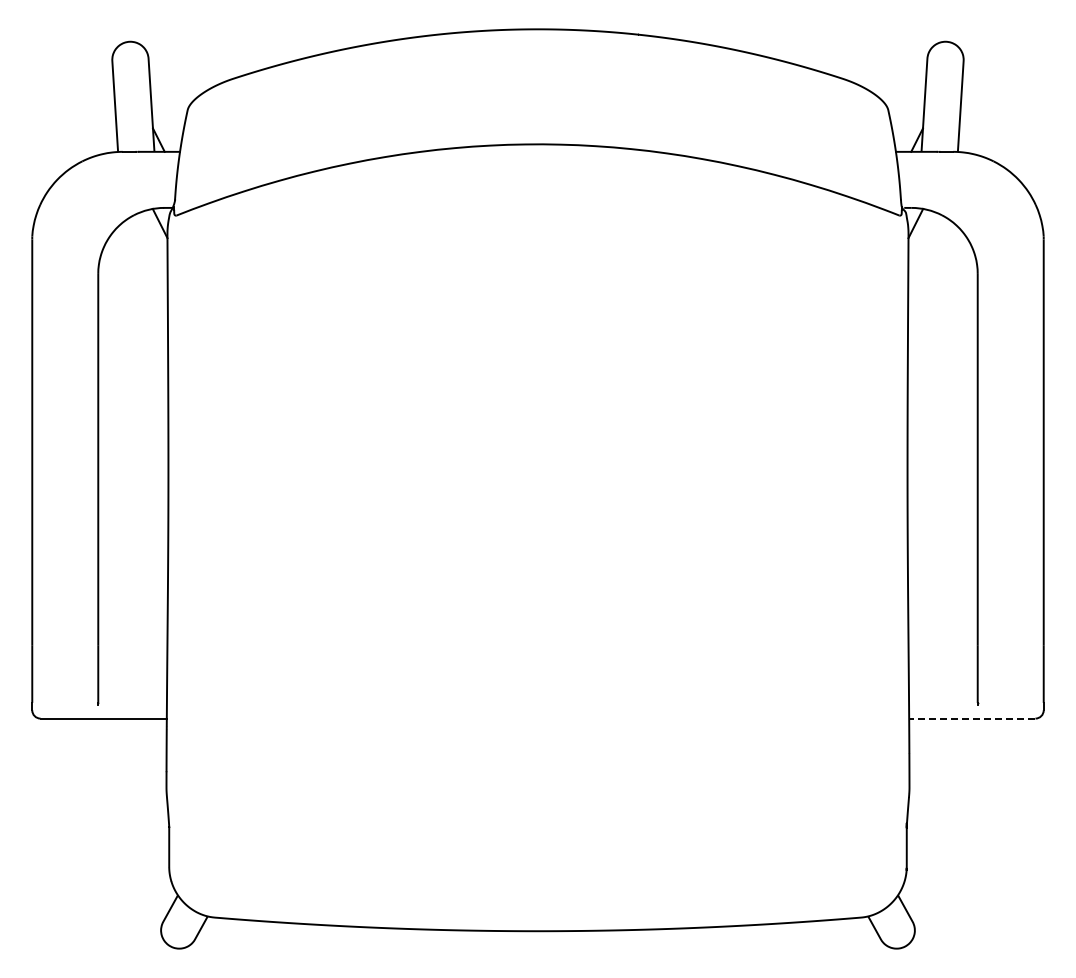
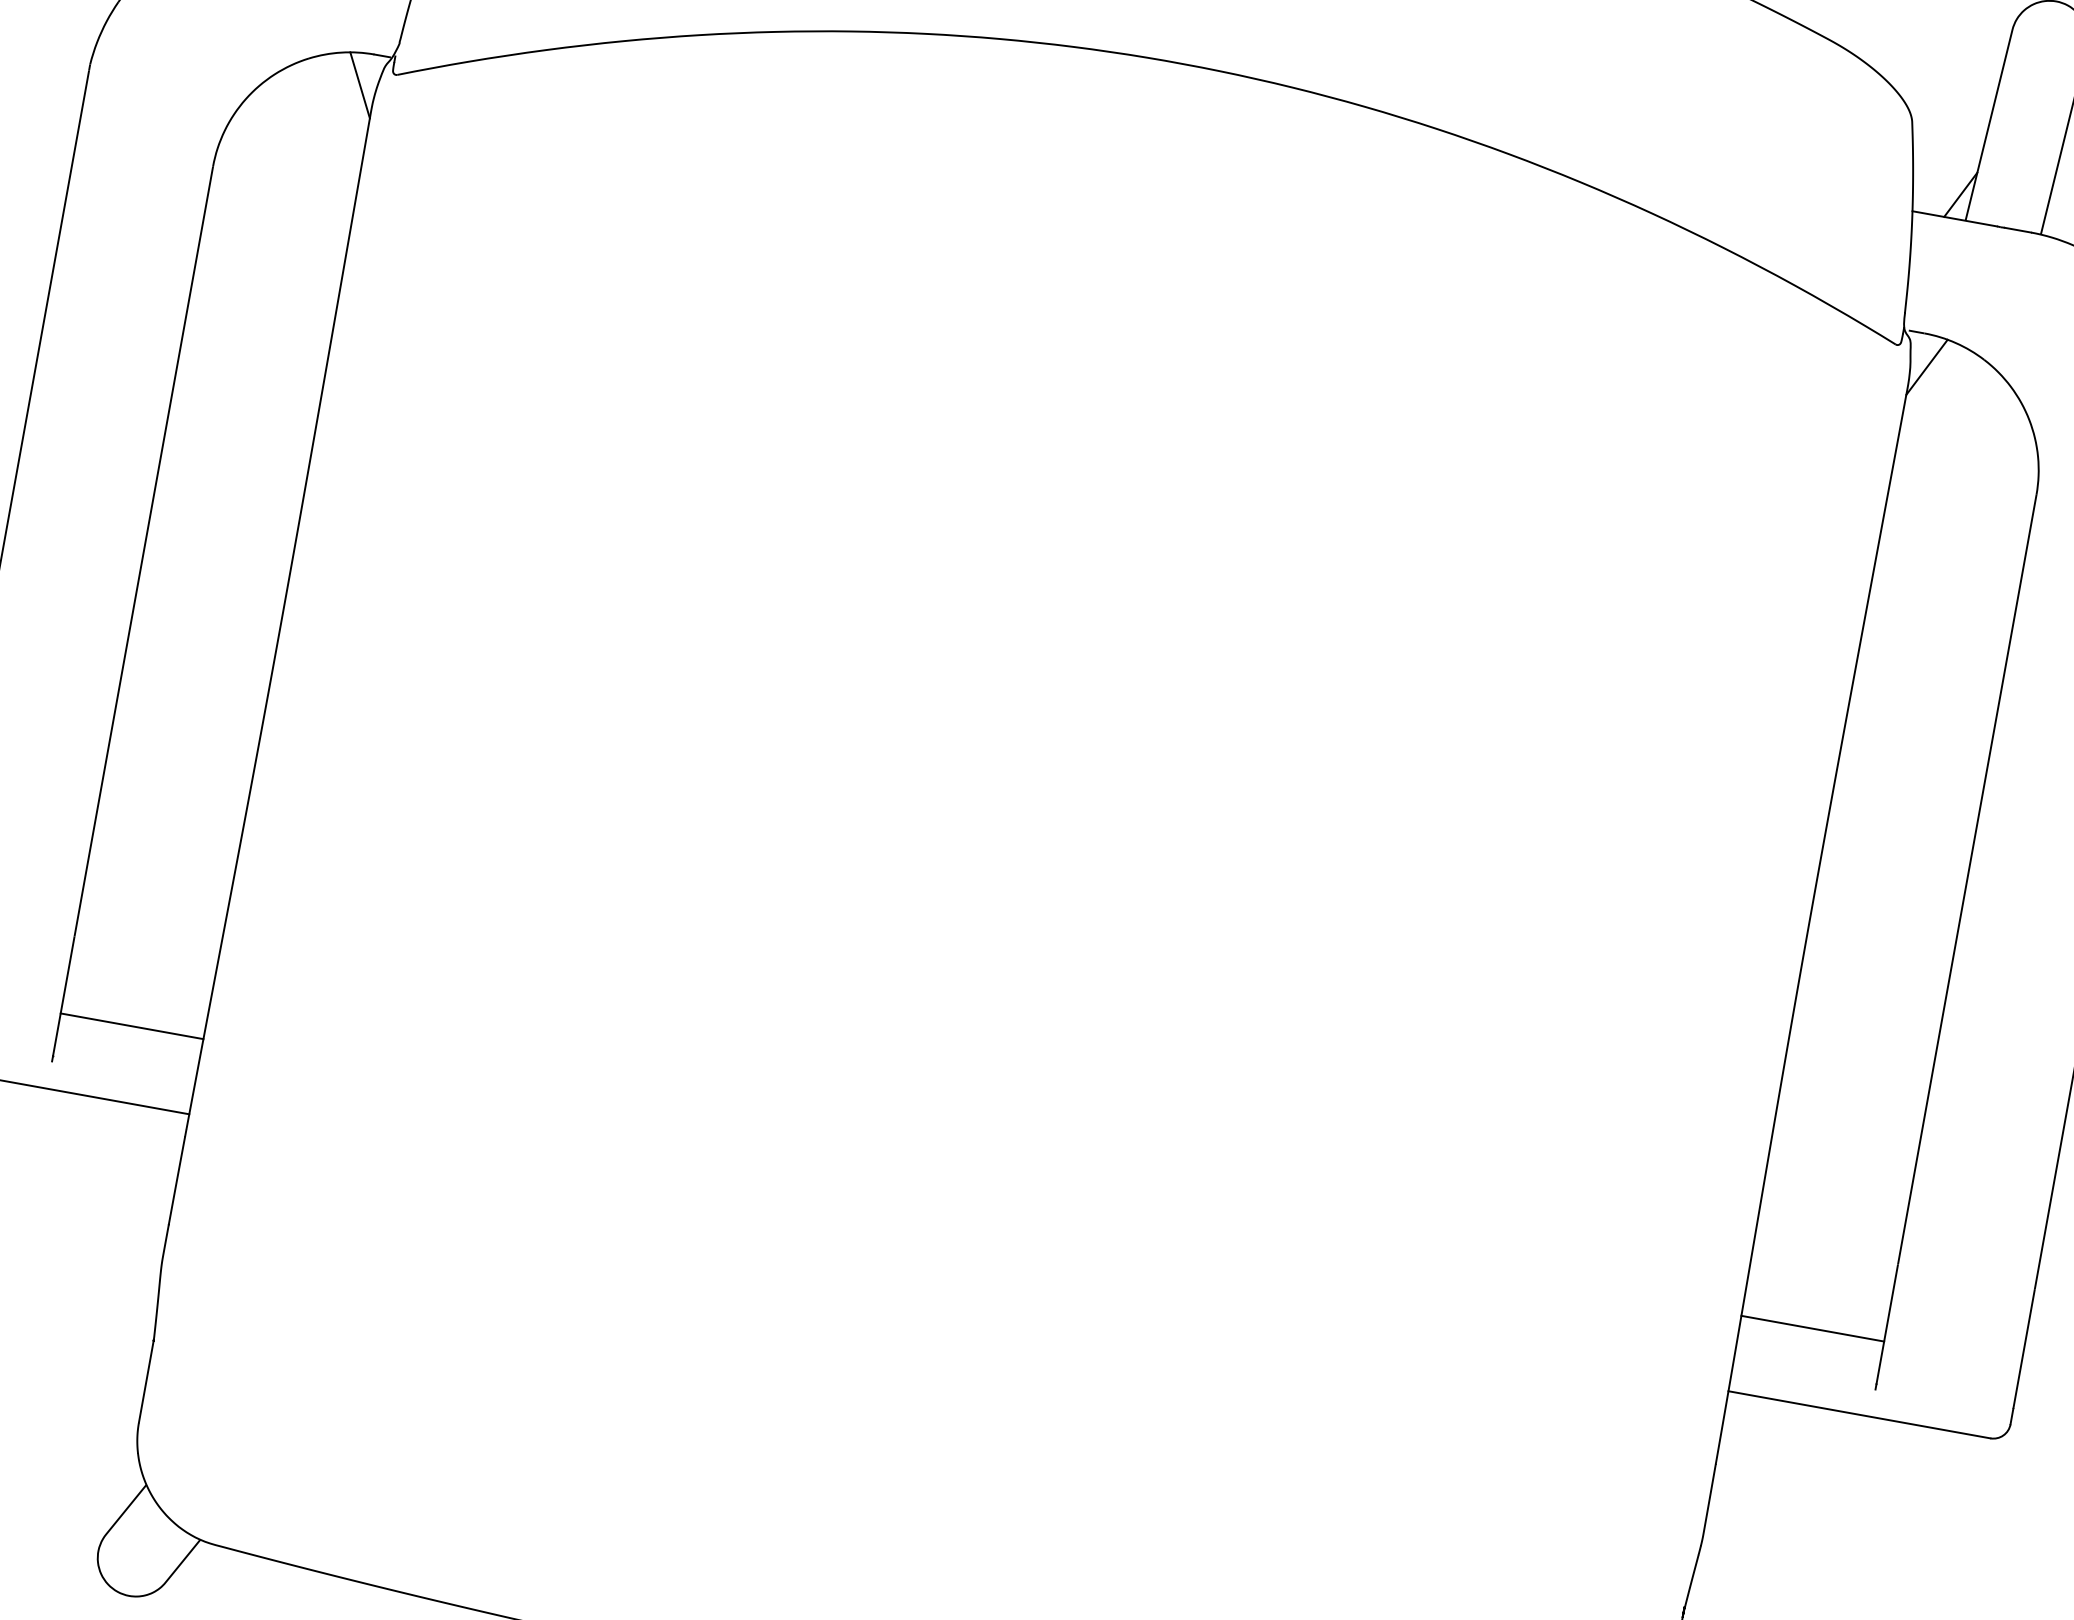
line: (132, 682) -> (131, 1026), added
line: (942, 682) -> (1811, 1328), added
line: (971, 718) -> (1857, 1414), dashed -> solid

